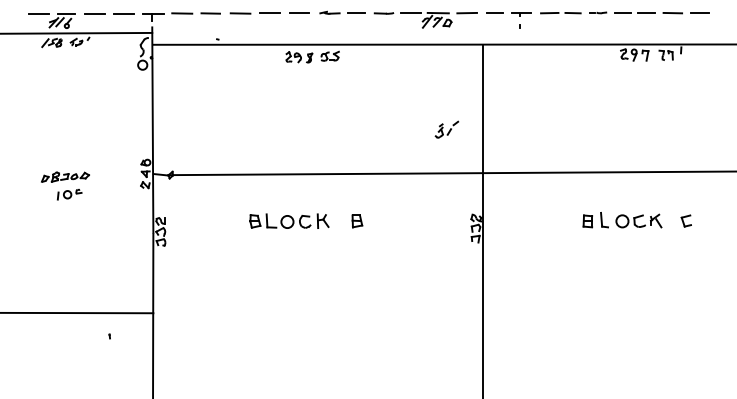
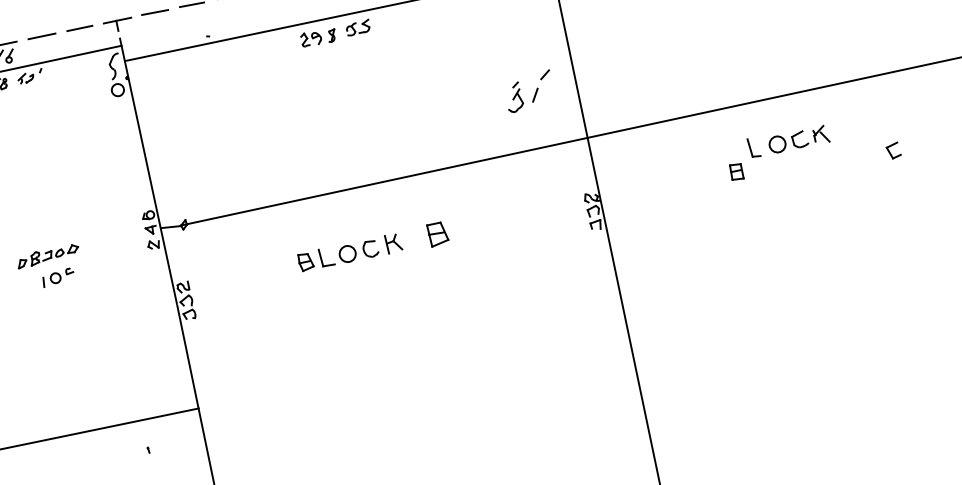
part: (446, 129) -> (528, 91), size x1.6
part: (631, 220) -> (789, 140), moved
part: (685, 220) -> (892, 150), moved
part: (357, 221) -> (438, 234), size x1.4

